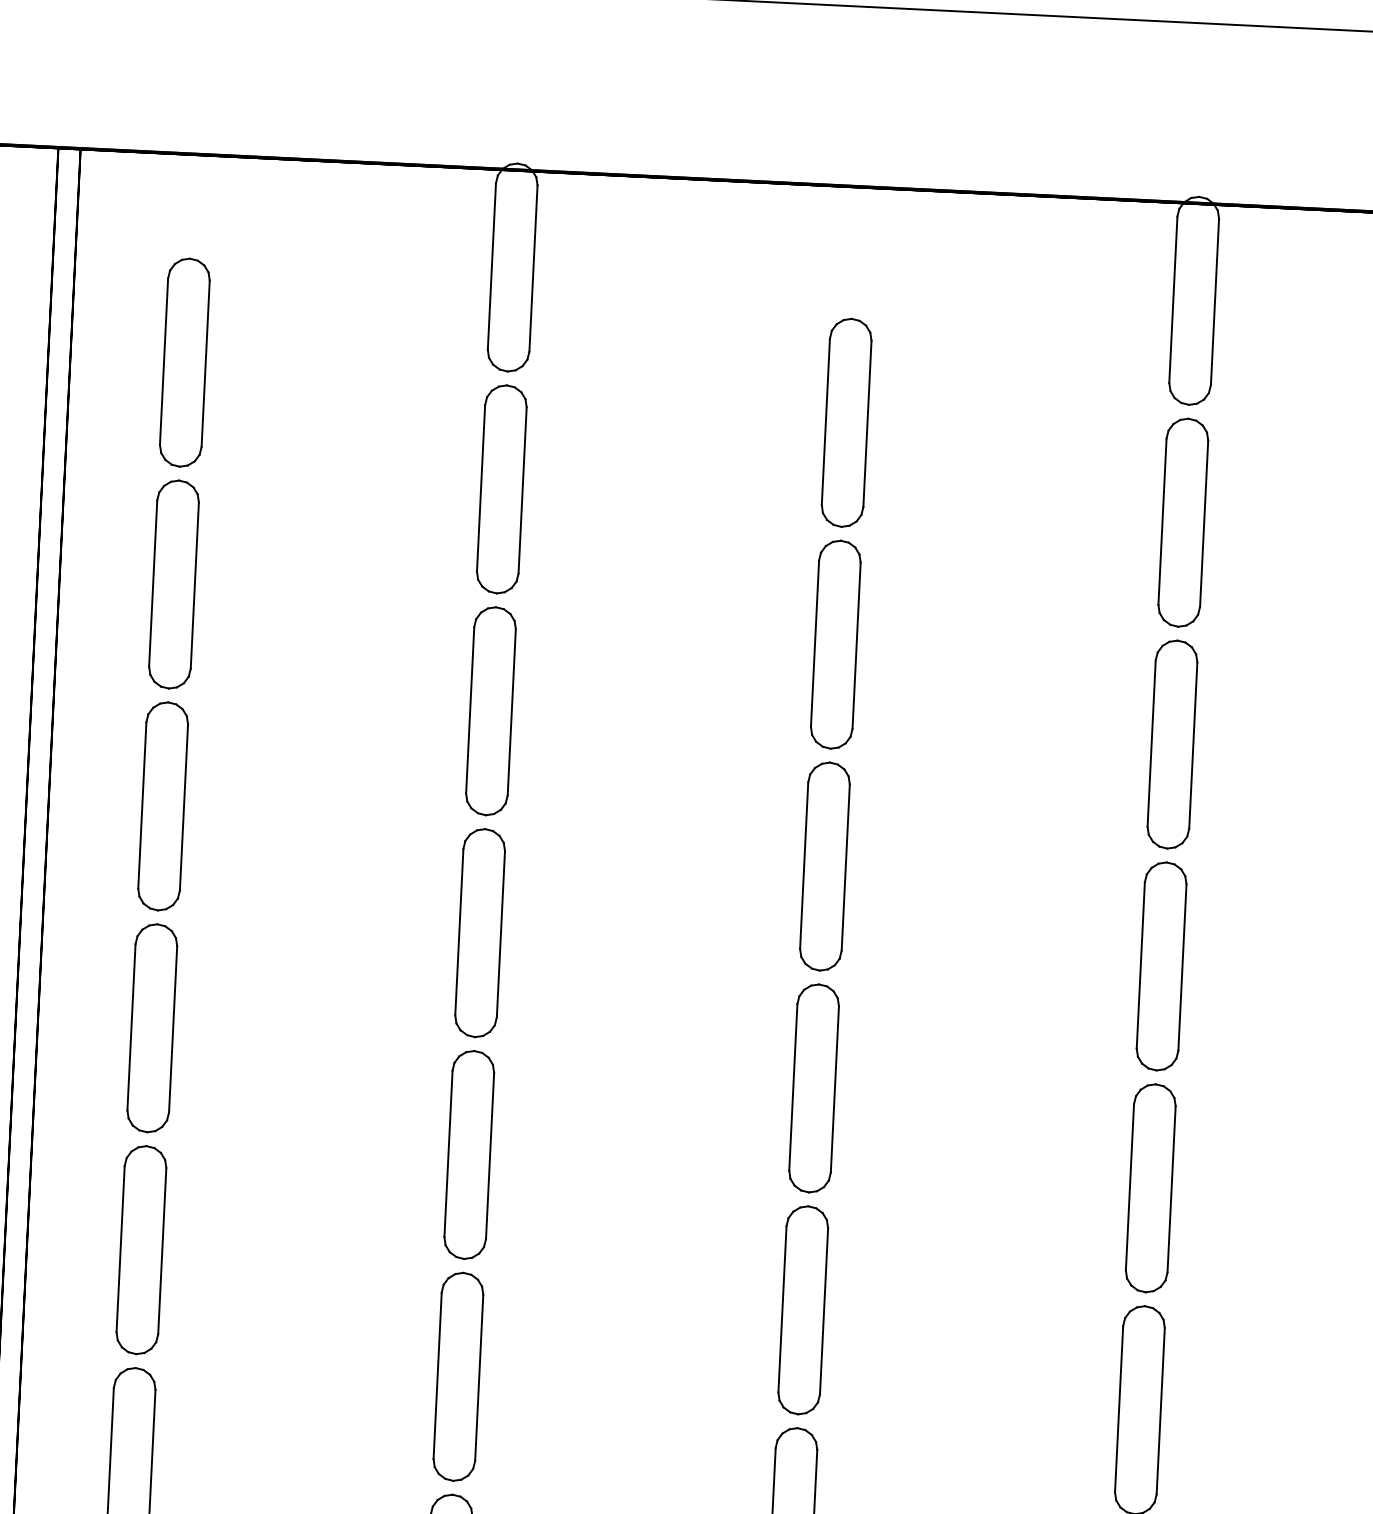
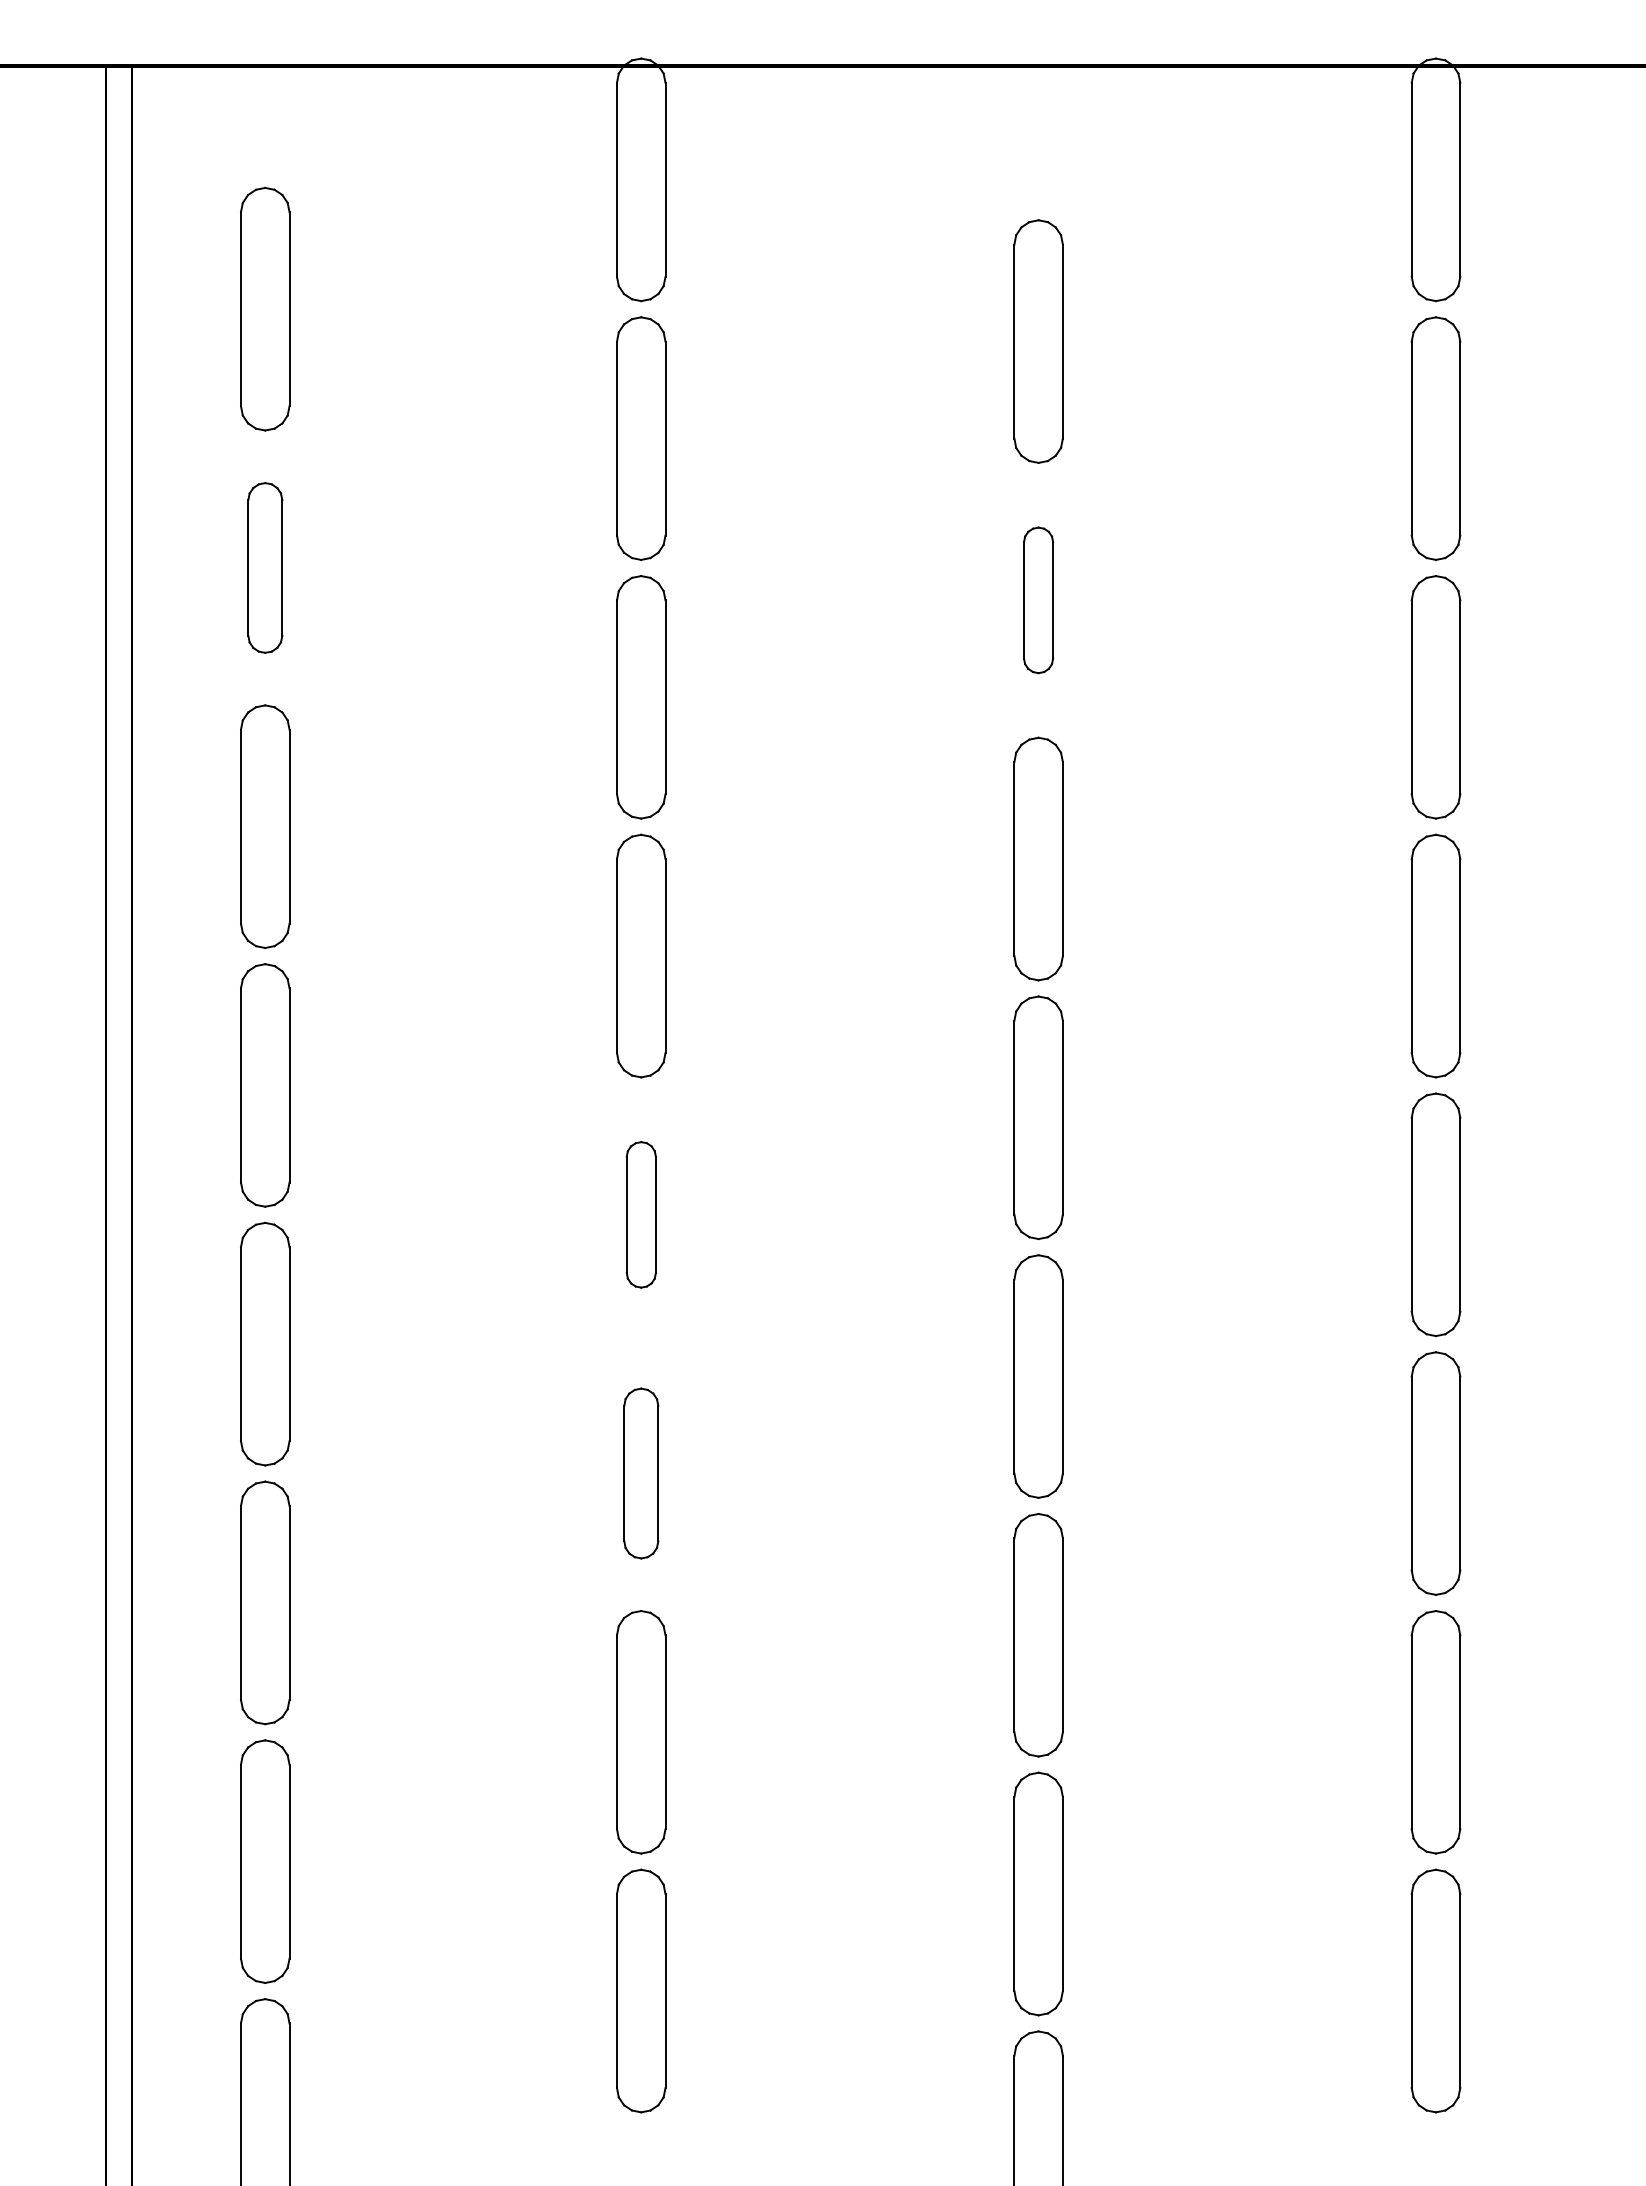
part: (174, 584) -> (265, 567), size x0.7
part: (835, 644) -> (1038, 600), size x0.6
part: (469, 1154) -> (641, 1214), size x0.6
part: (458, 1376) -> (641, 1473), size x0.7

